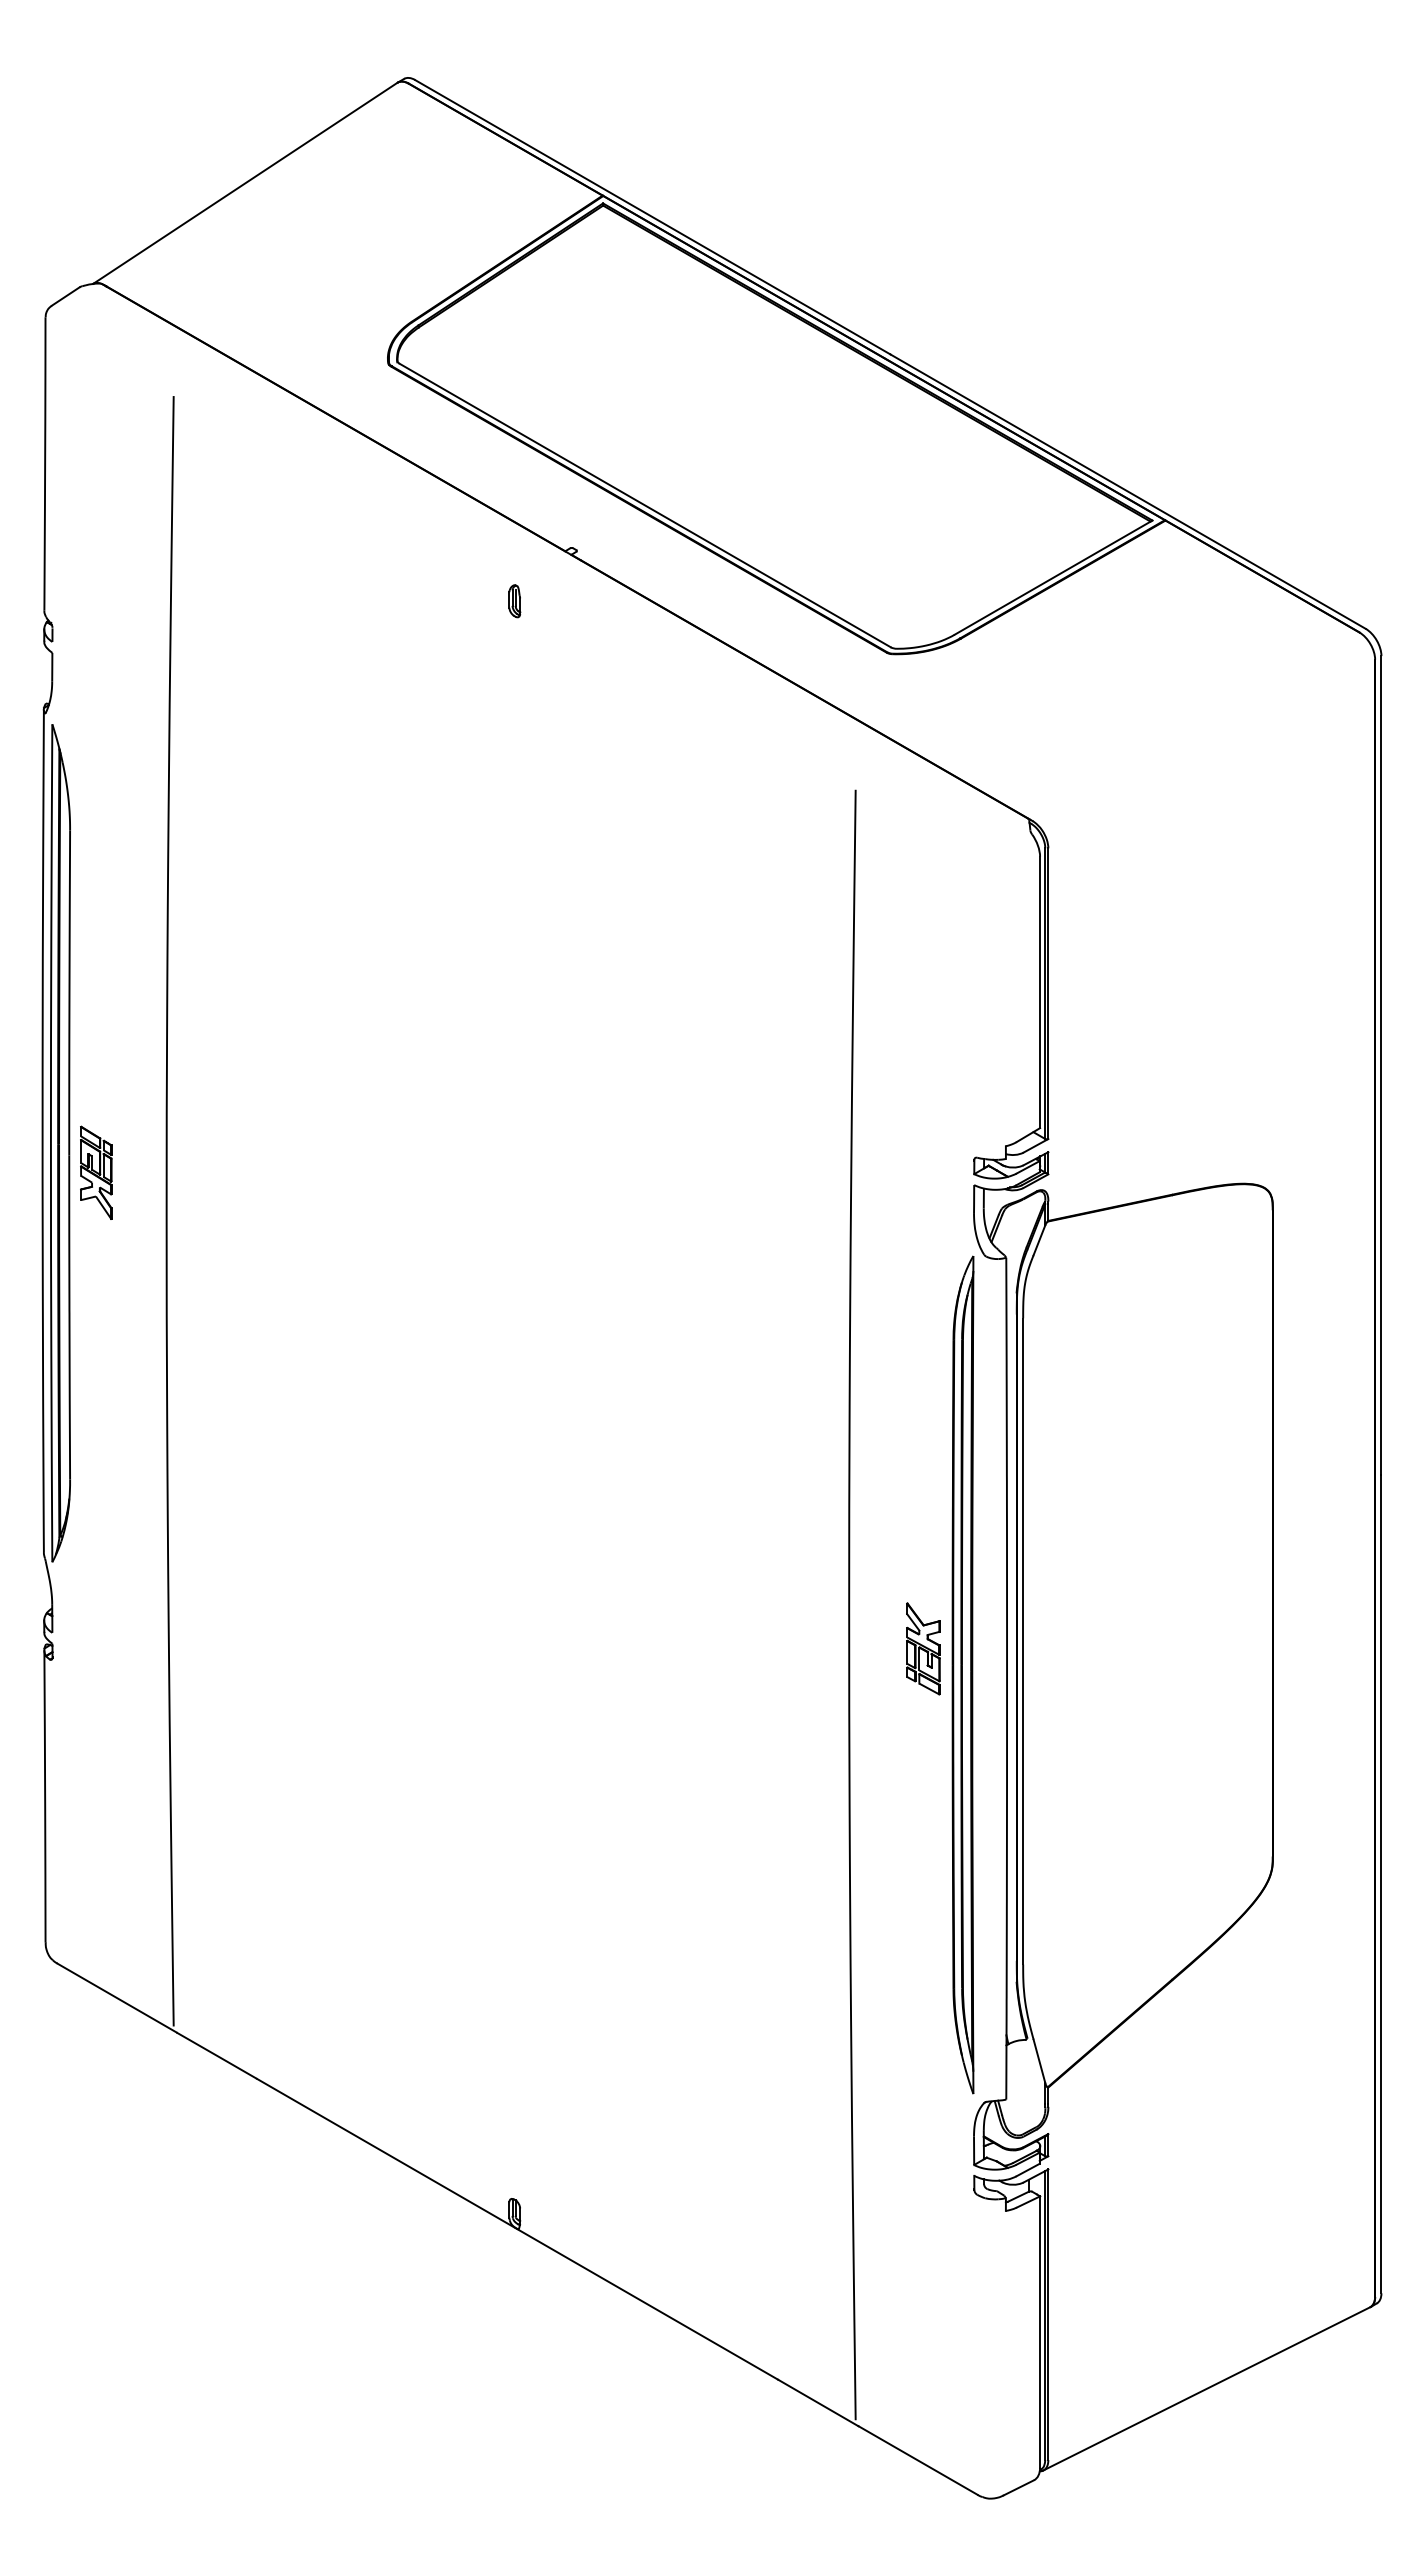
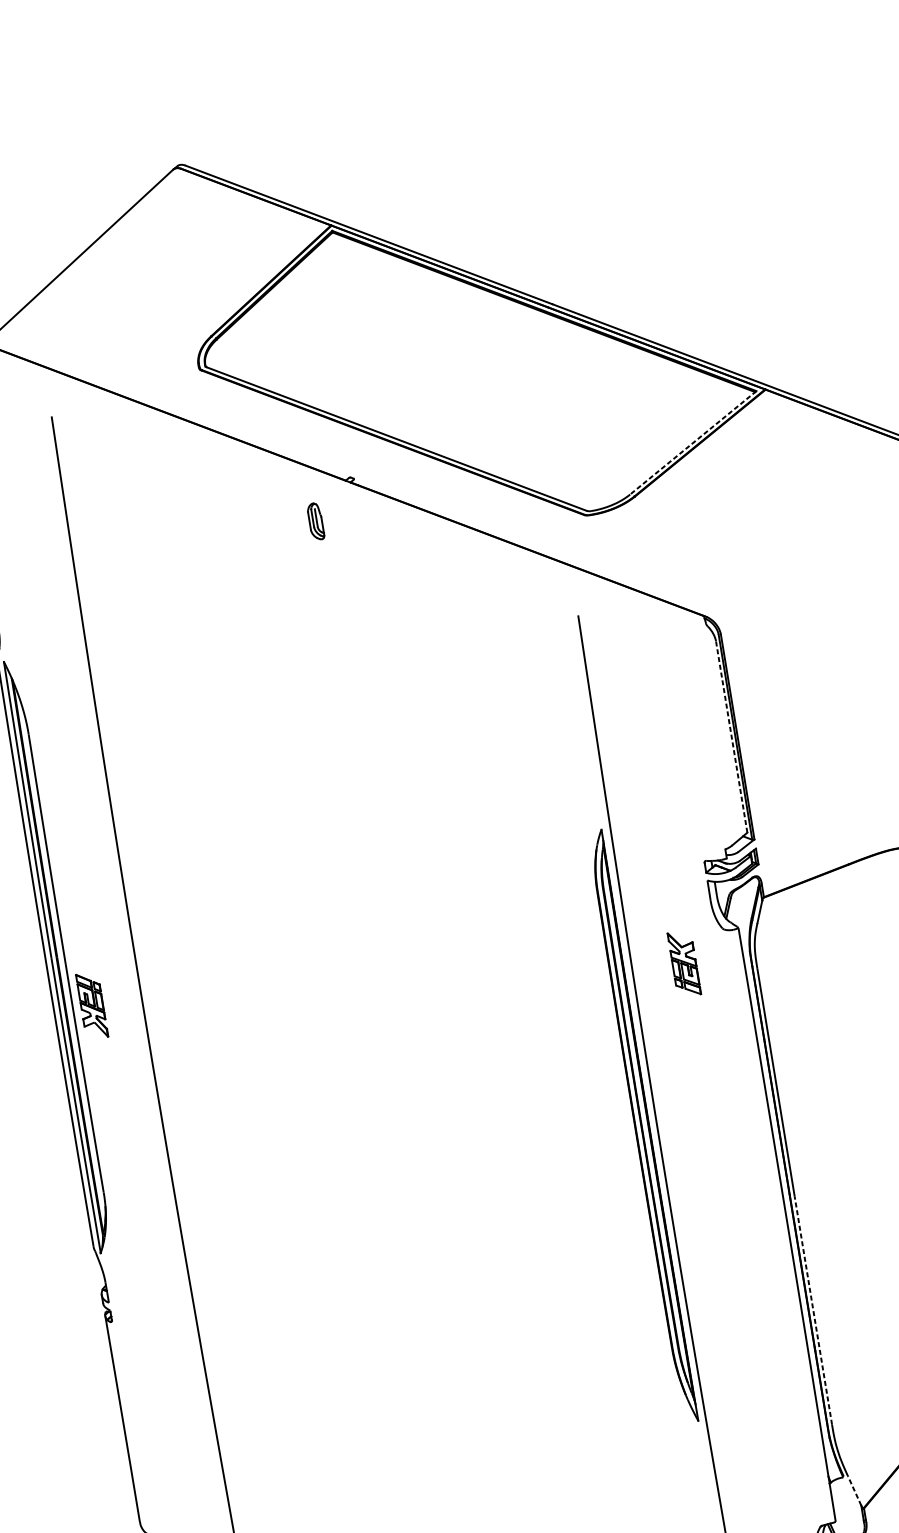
line: (1053, 577) -> (693, 442), solid -> dashed
part: (514, 601) -> (315, 521), size x1.6
line: (1040, 992) -> (731, 736), solid -> dashed
part: (96, 1172) -> (92, 1005), moved
part: (923, 1648) -> (684, 963), moved
part: (962, 1674) -> (642, 1126), moved
line: (1023, 1801) -> (813, 1309), solid -> dashed
line: (1039, 2060) -> (854, 1490), solid -> dashed

